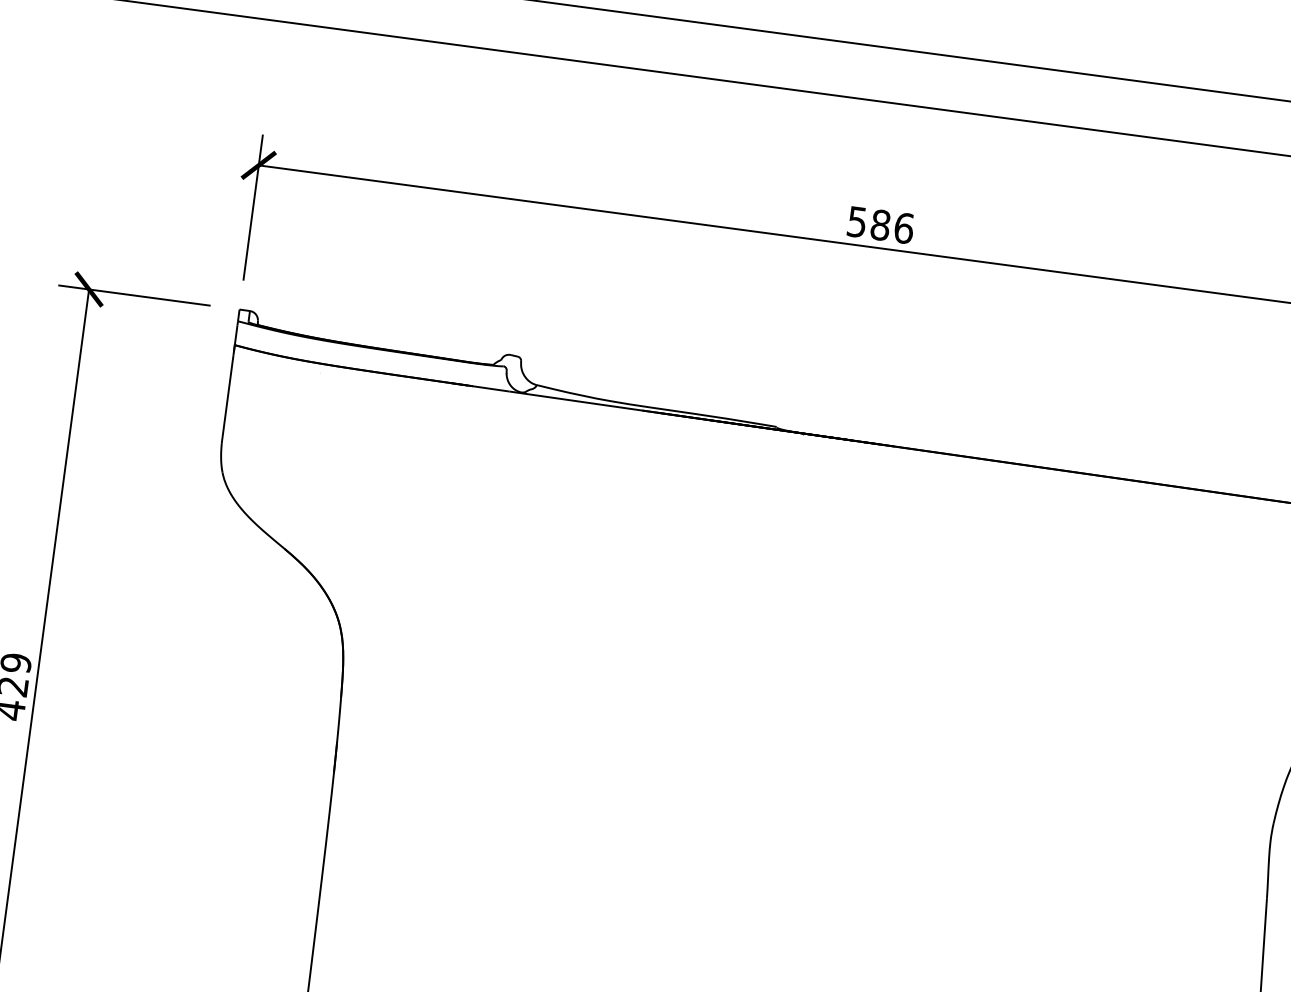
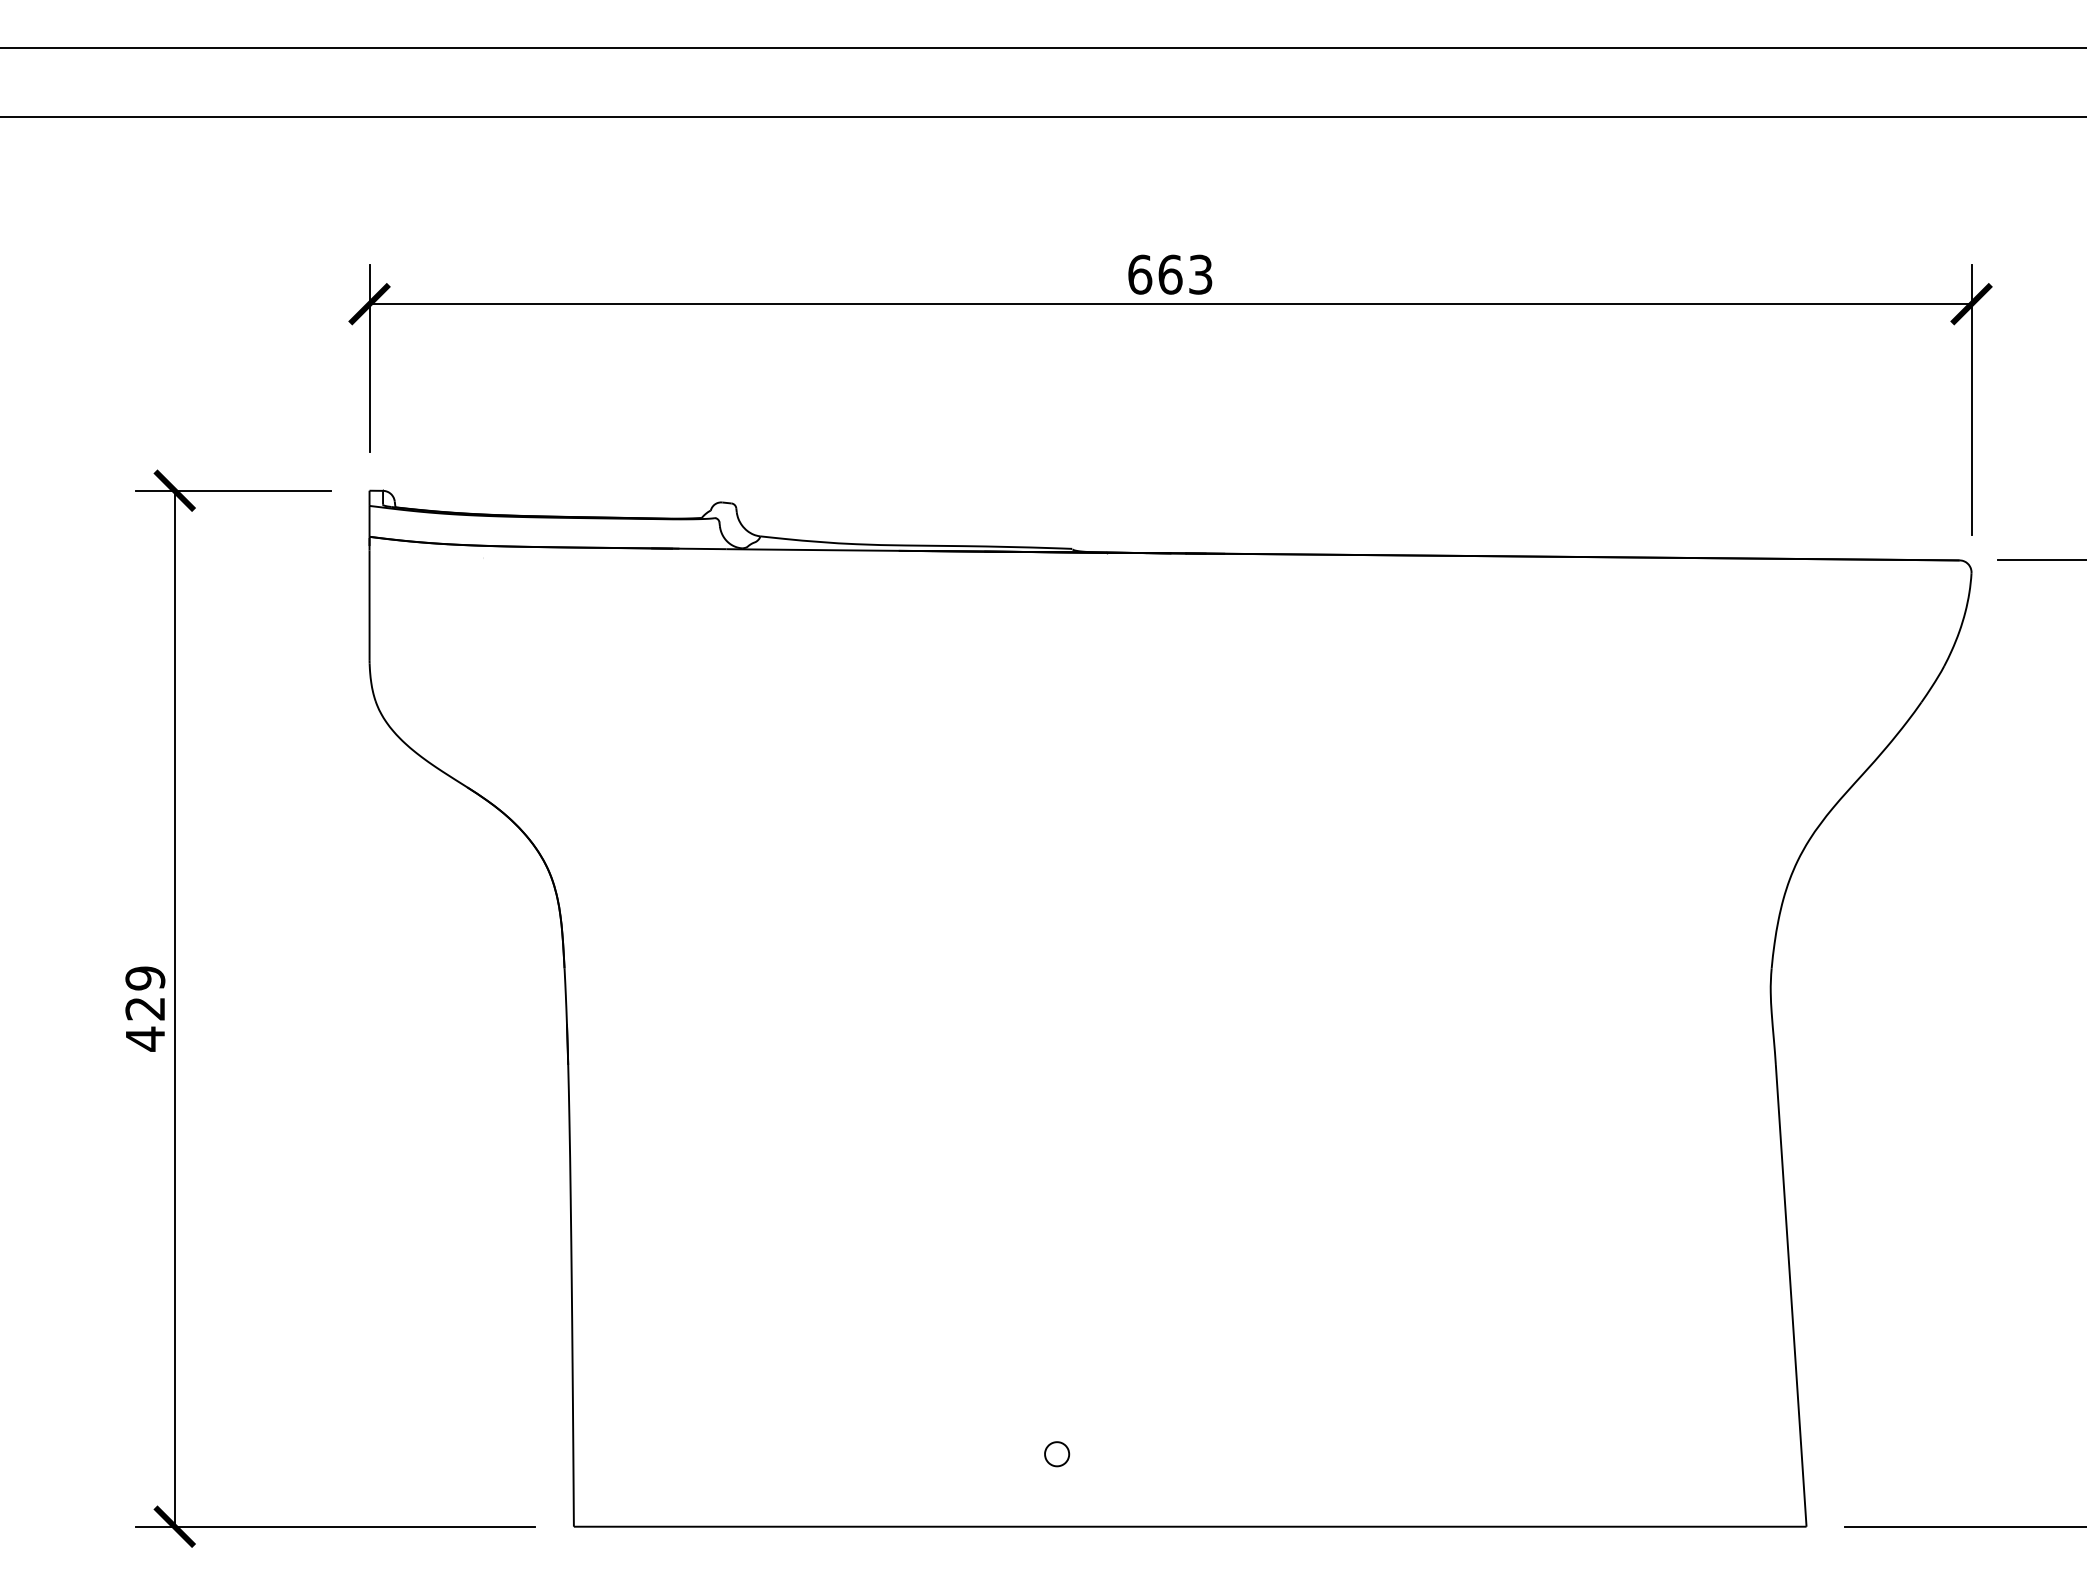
text: (880, 225) -> (1170, 274), 586 -> 663

